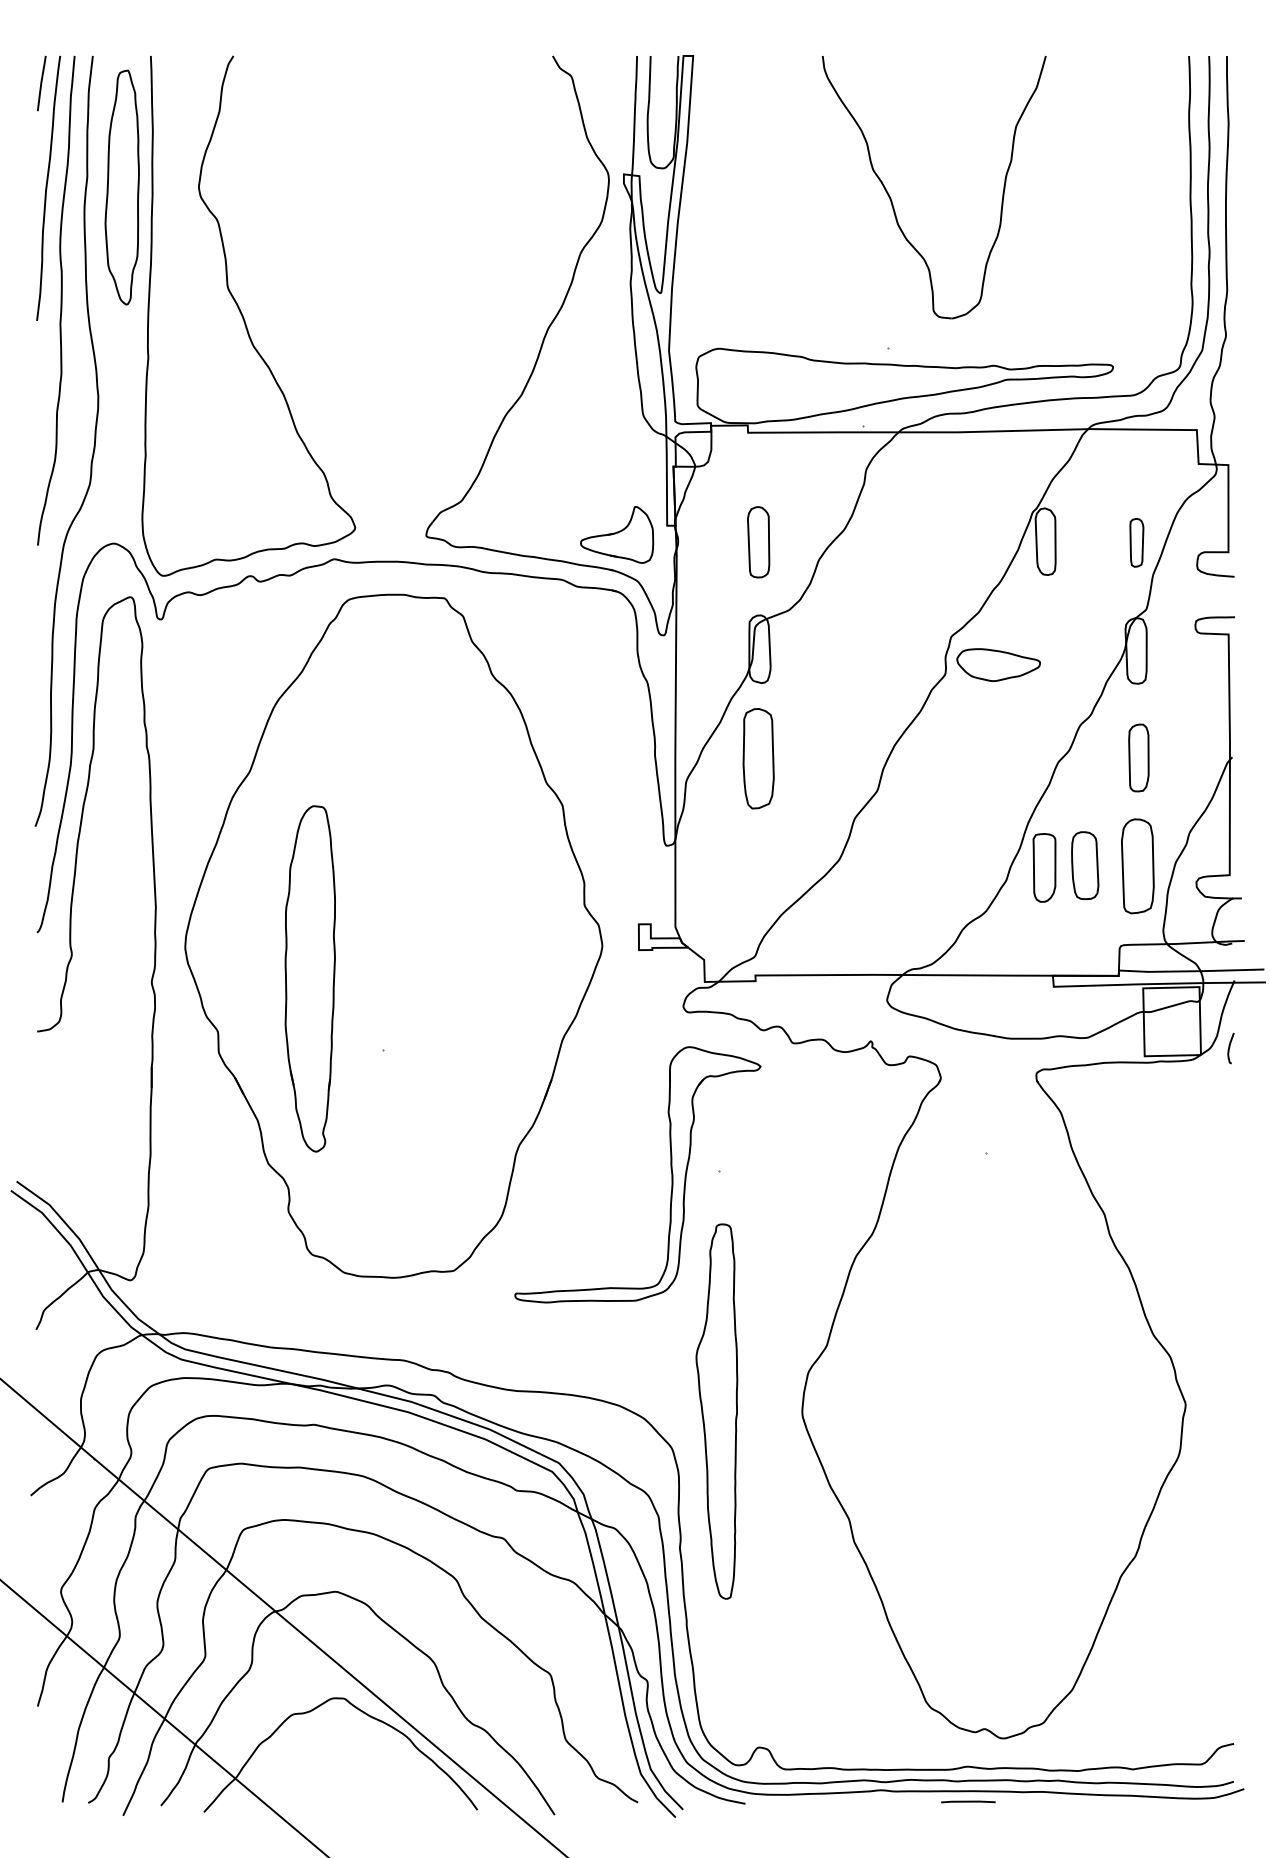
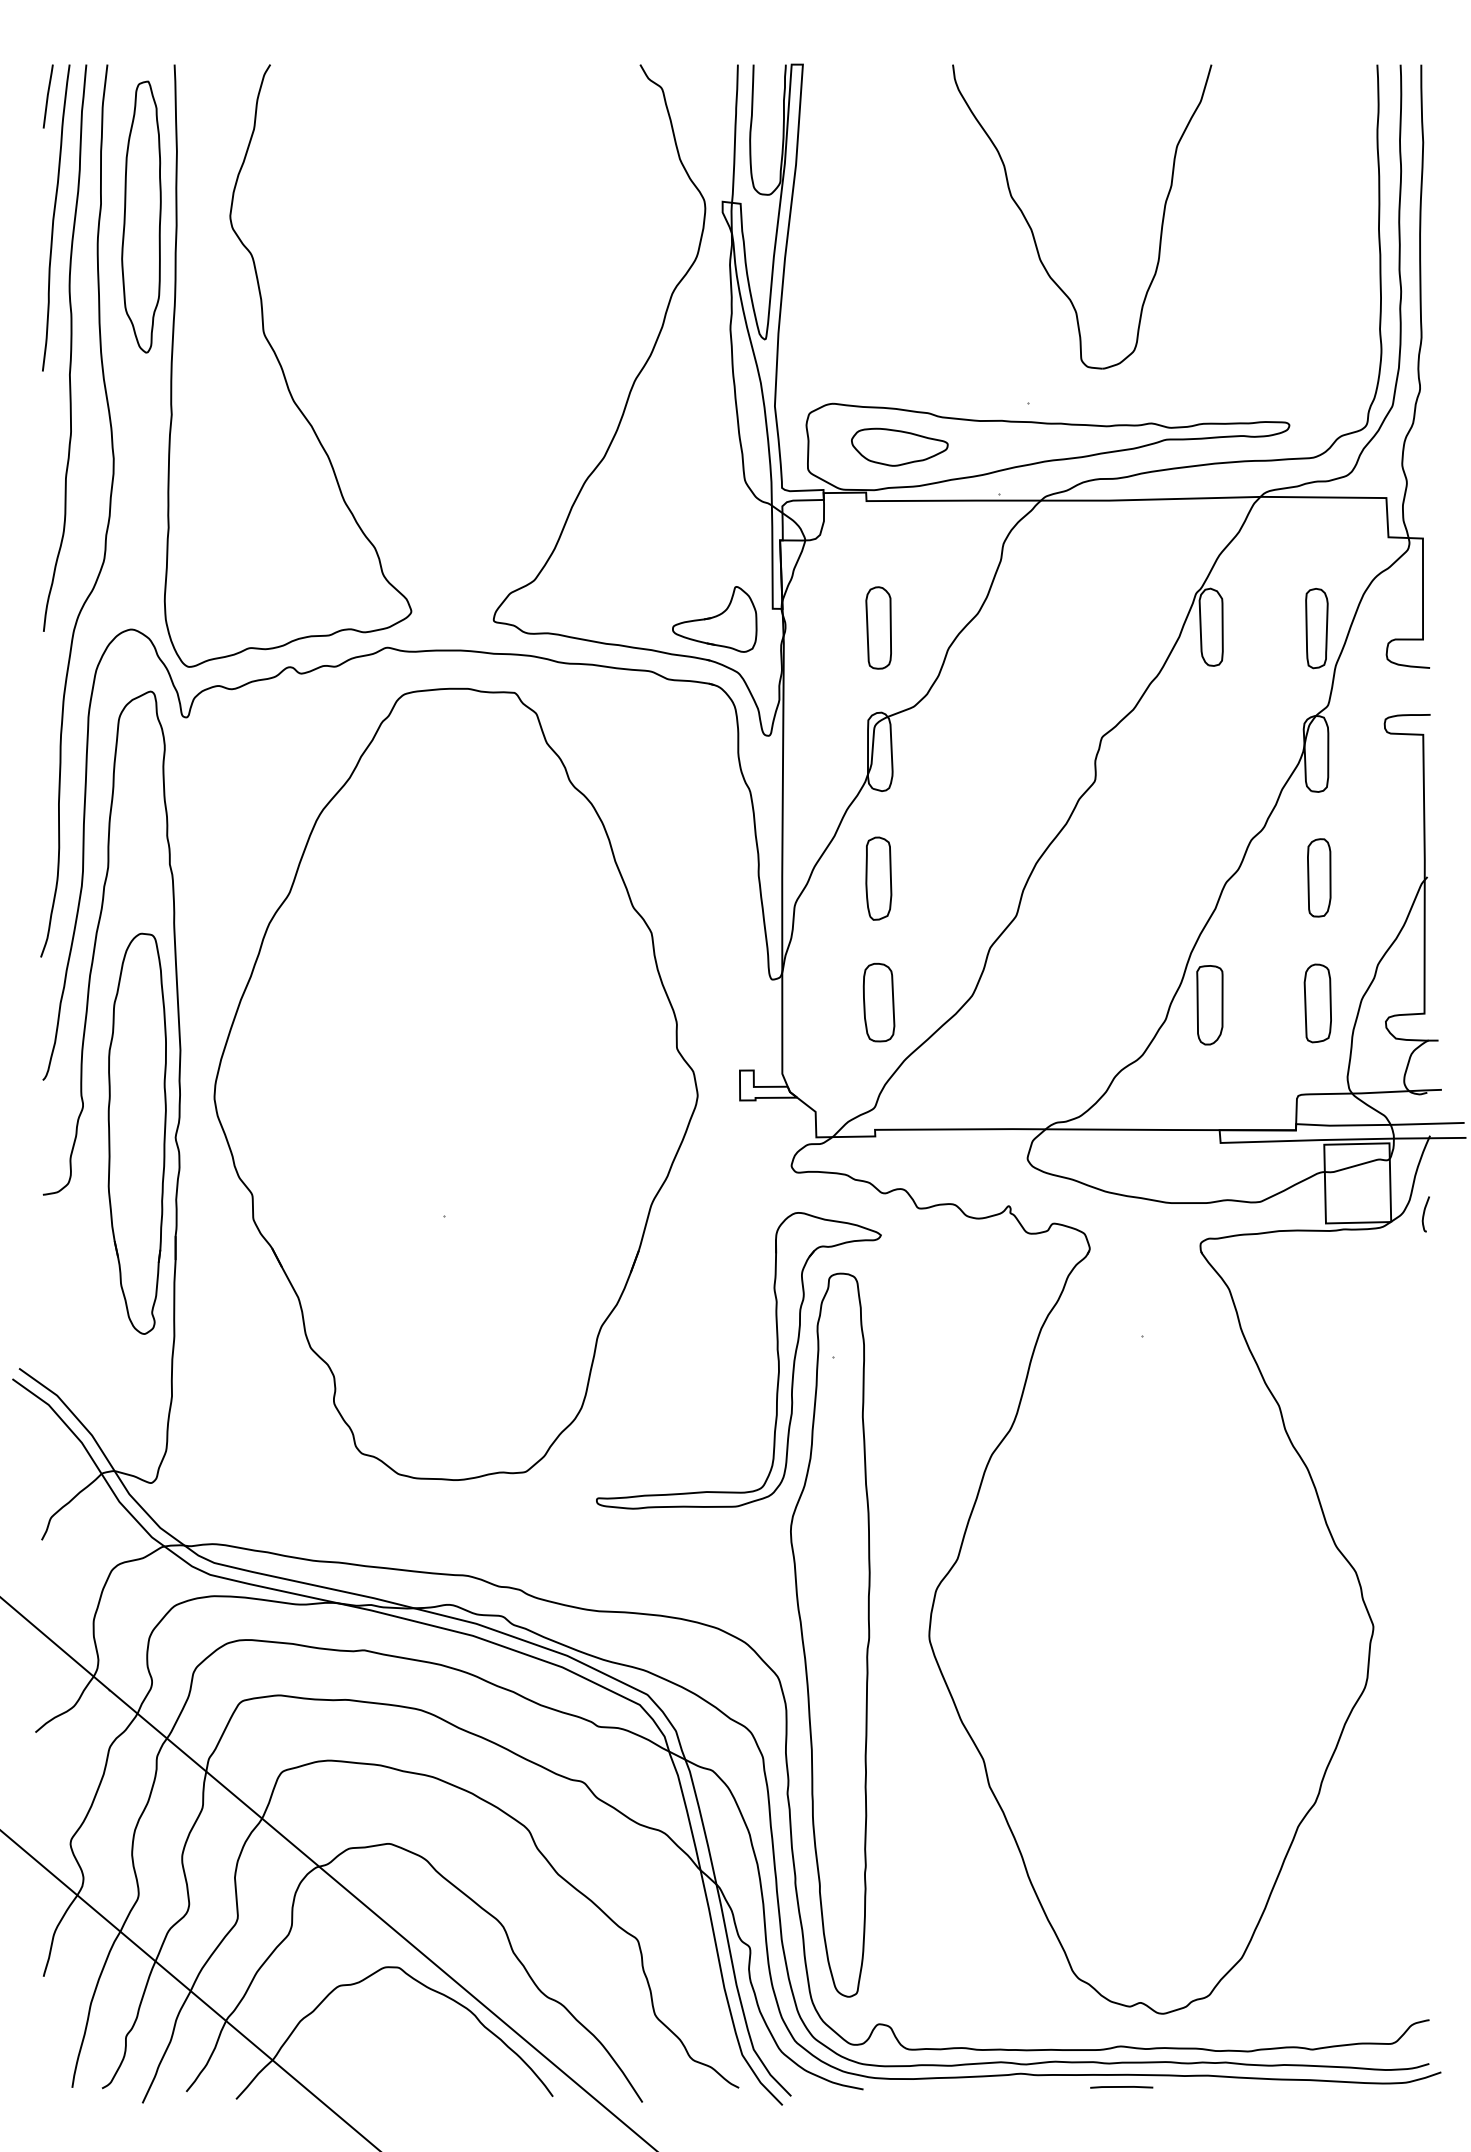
part: (1136, 542) -> (1316, 628), size x1.43
part: (998, 664) -> (899, 446), moved
part: (758, 758) -> (878, 878), size x0.71
part: (1084, 865) -> (878, 1002), moved
part: (1137, 866) -> (1317, 1003), size x0.71
part: (309, 978) -> (136, 1133), moved
part: (717, 1411) -> (830, 1634), size x1.67

